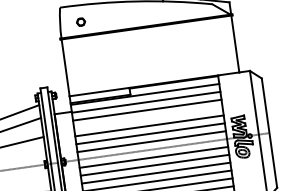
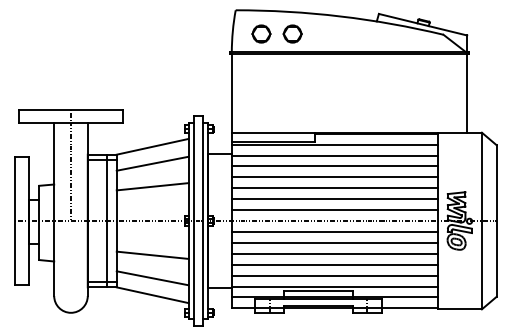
part: (103, 18) -> (292, 33), added
part: (80, 21) -> (261, 33), size x1.67
line: (148, 118) -> (334, 177), added

